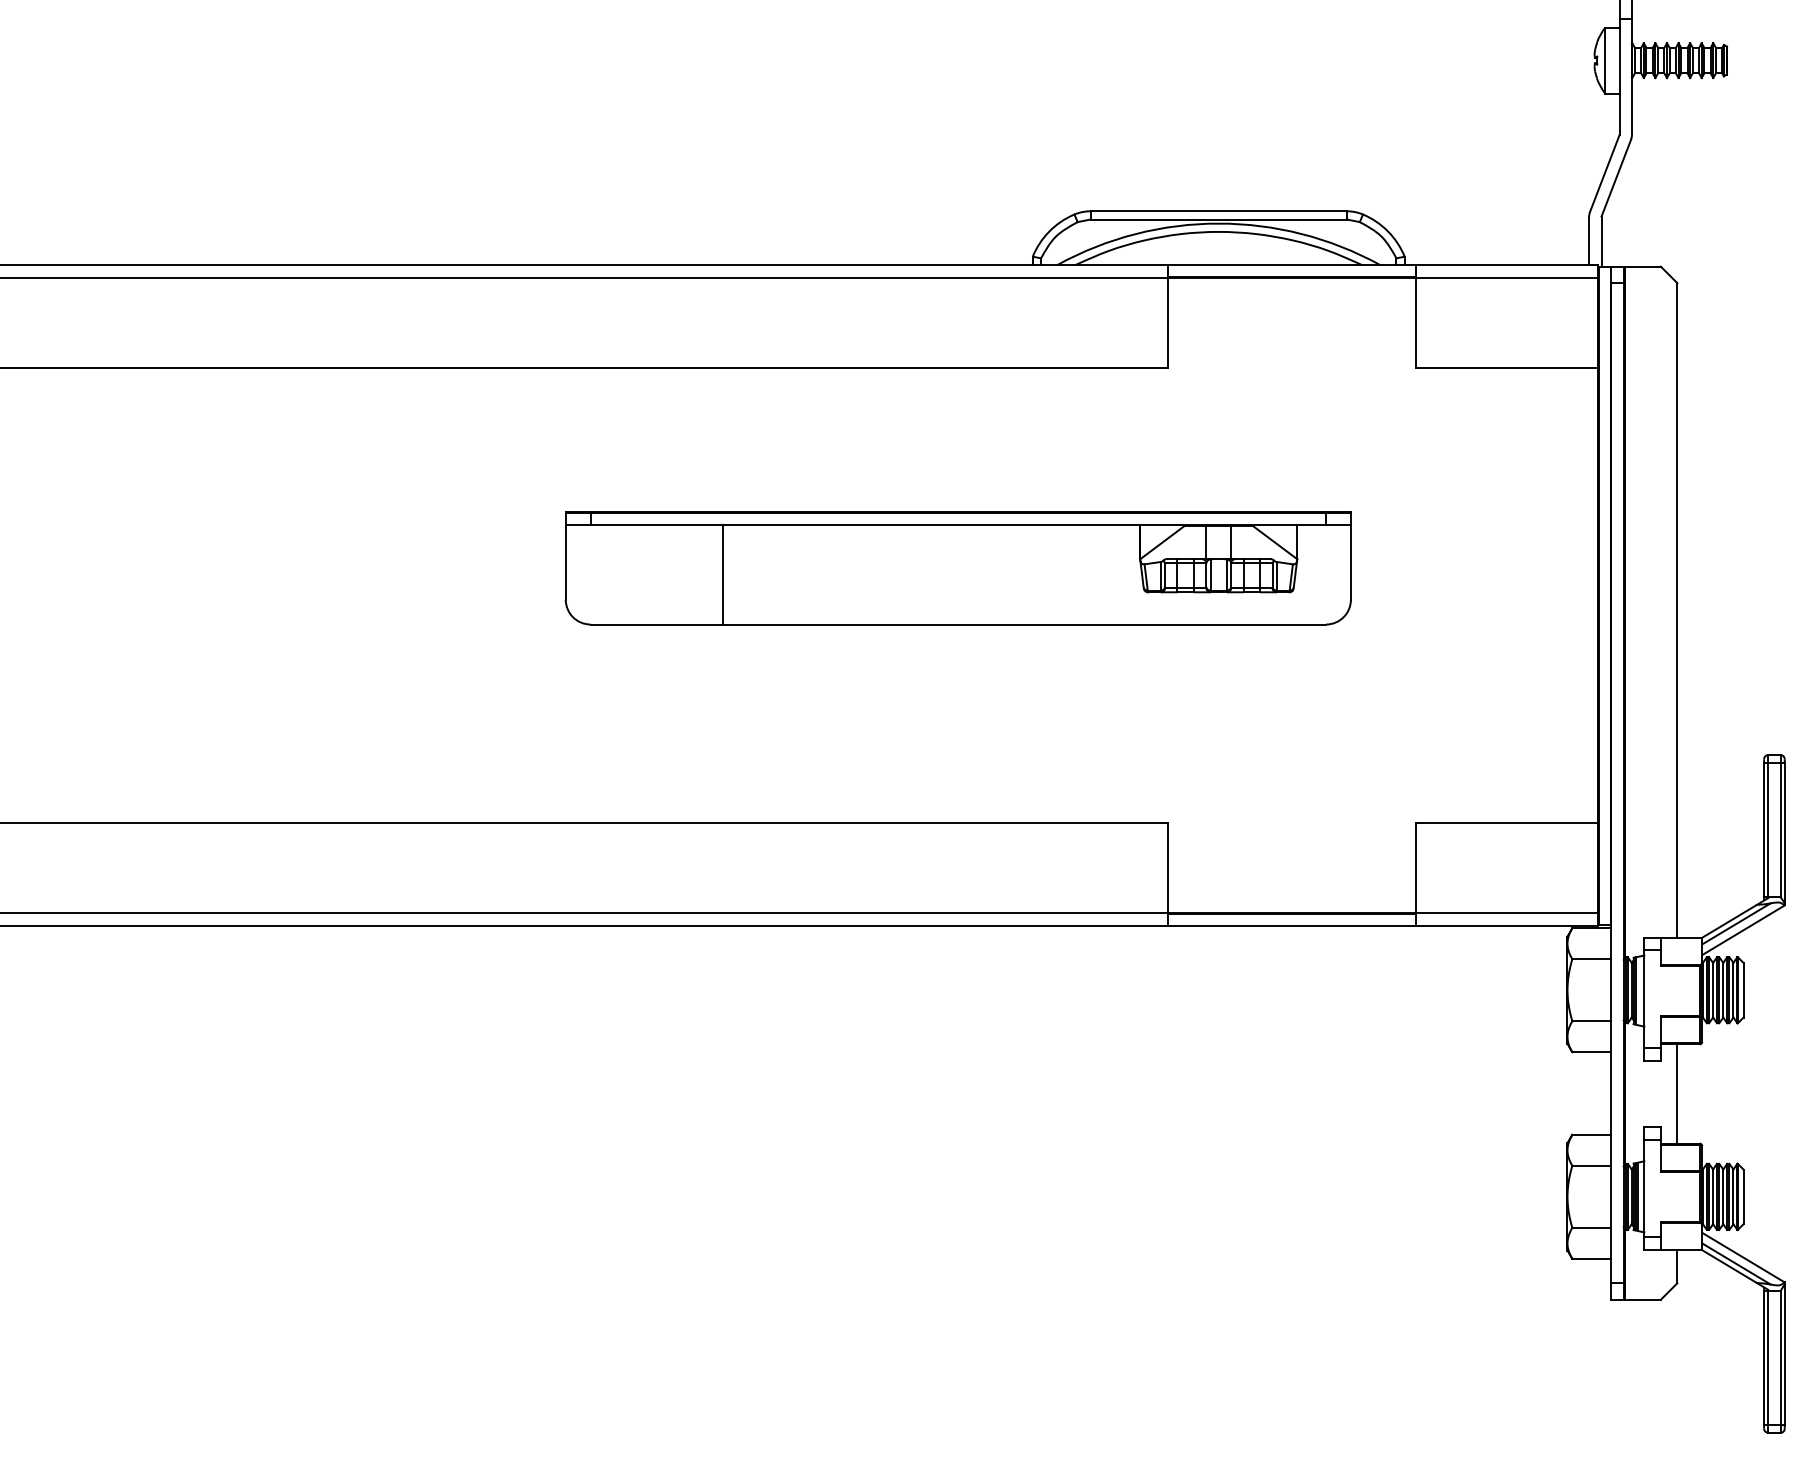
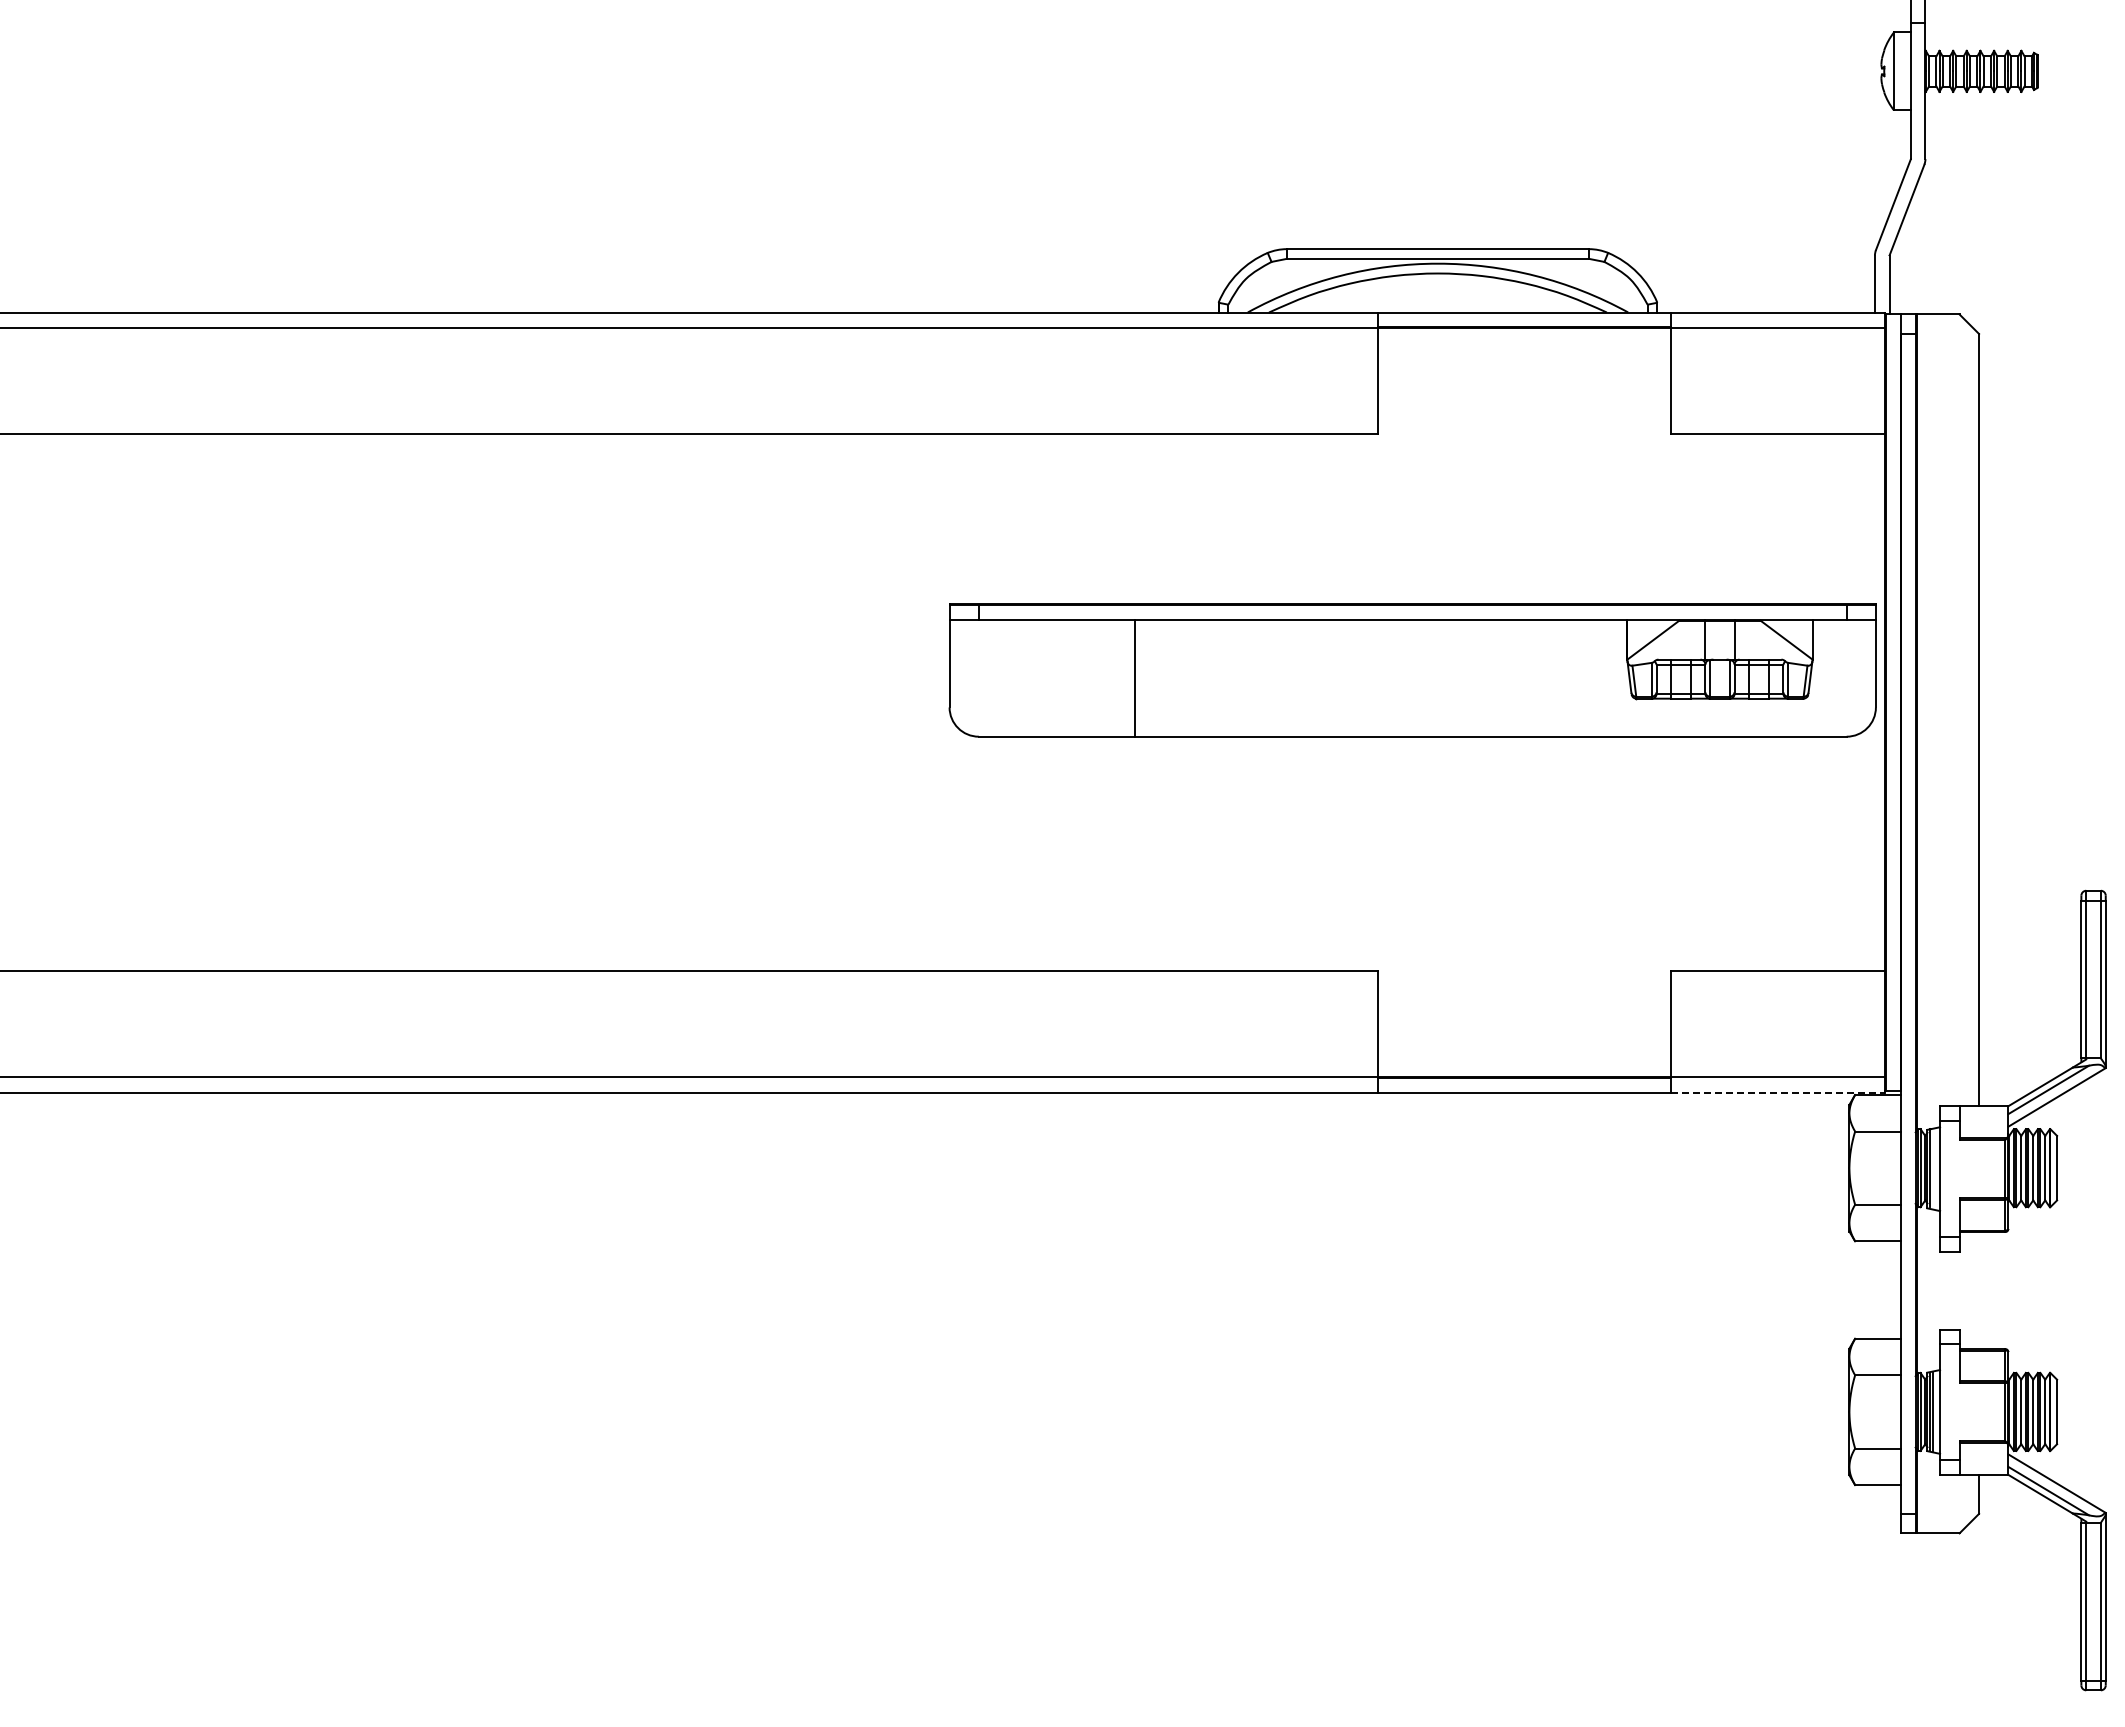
part: (958, 568) -> (1412, 670), moved
line: (1507, 926) -> (1778, 1092), solid -> dashed
line: (1677, 1093) -> (1979, 1290), removed

